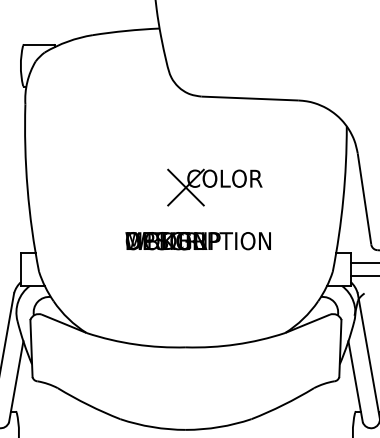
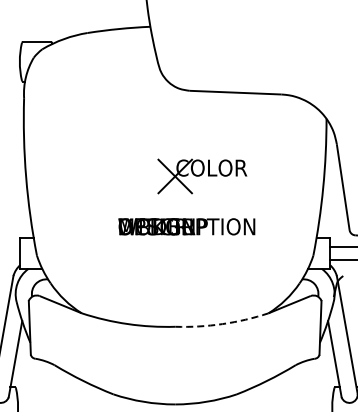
arc: (236, 344) -> (222, 324), solid -> dashed

